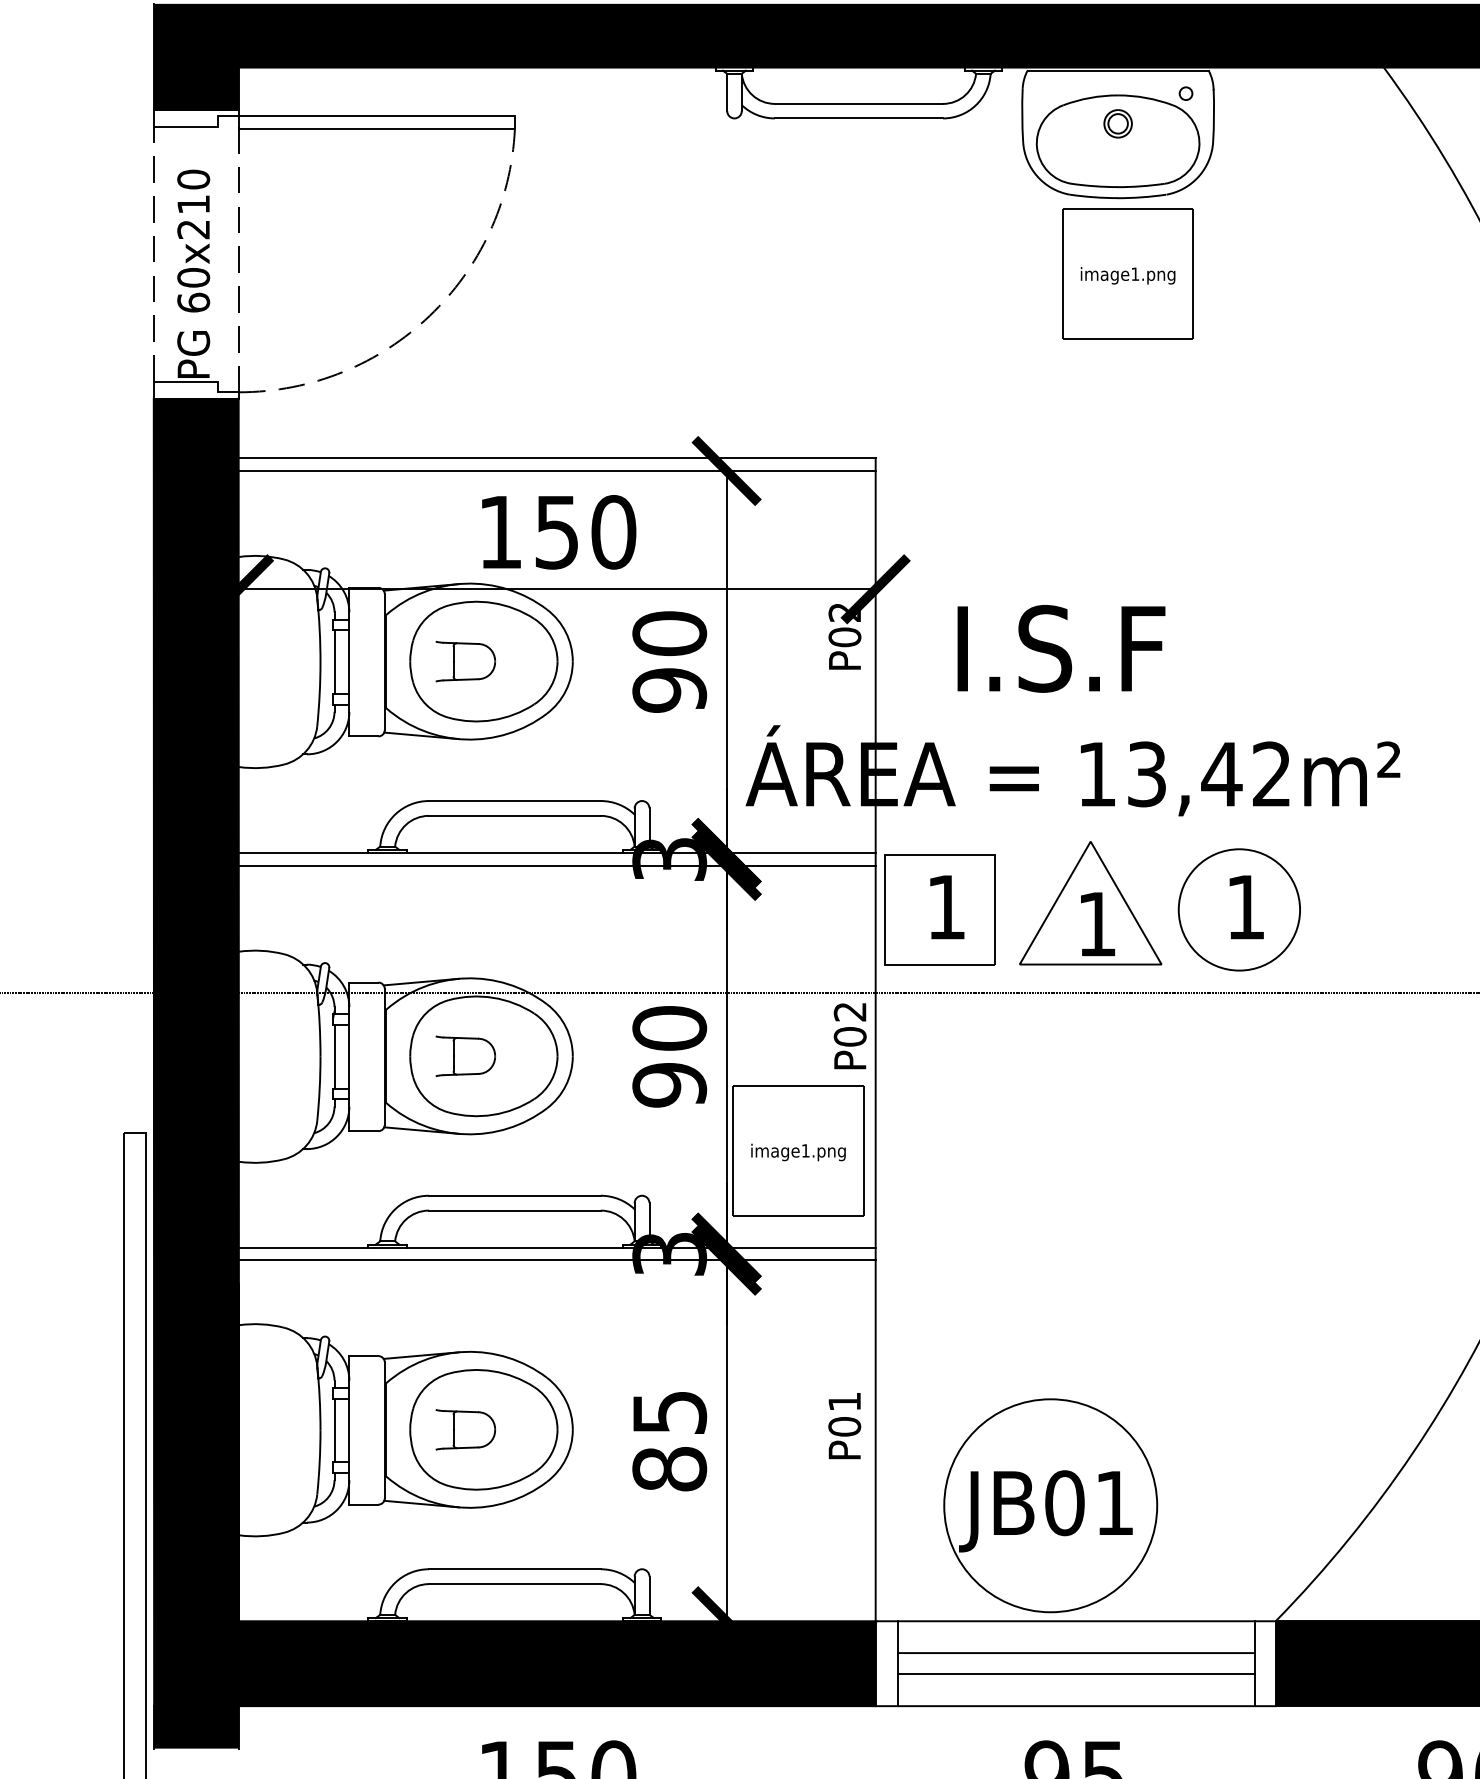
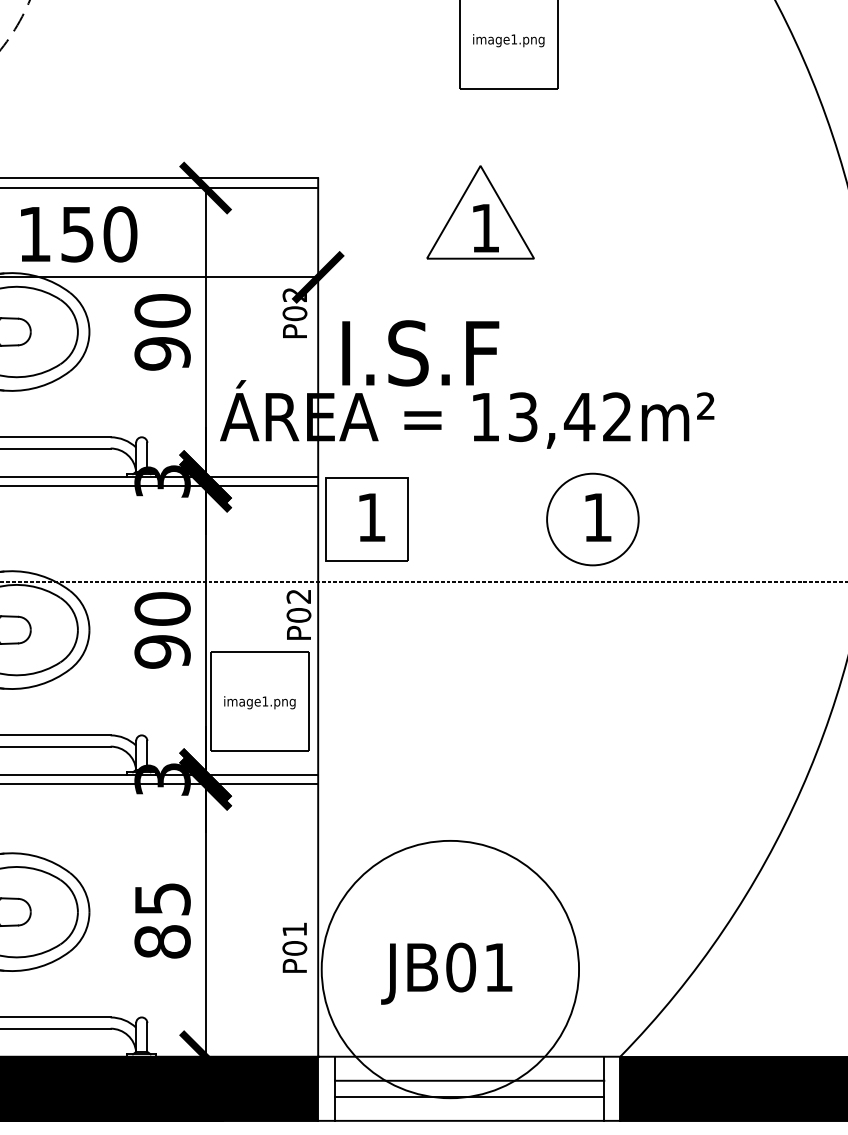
text: (1061, 648) -> (420, 353), moved
part: (1090, 903) -> (480, 212), moved
text: (844, 1426) -> (294, 948), moved
circle: (1050, 1505) -> (450, 969), size x1.6

